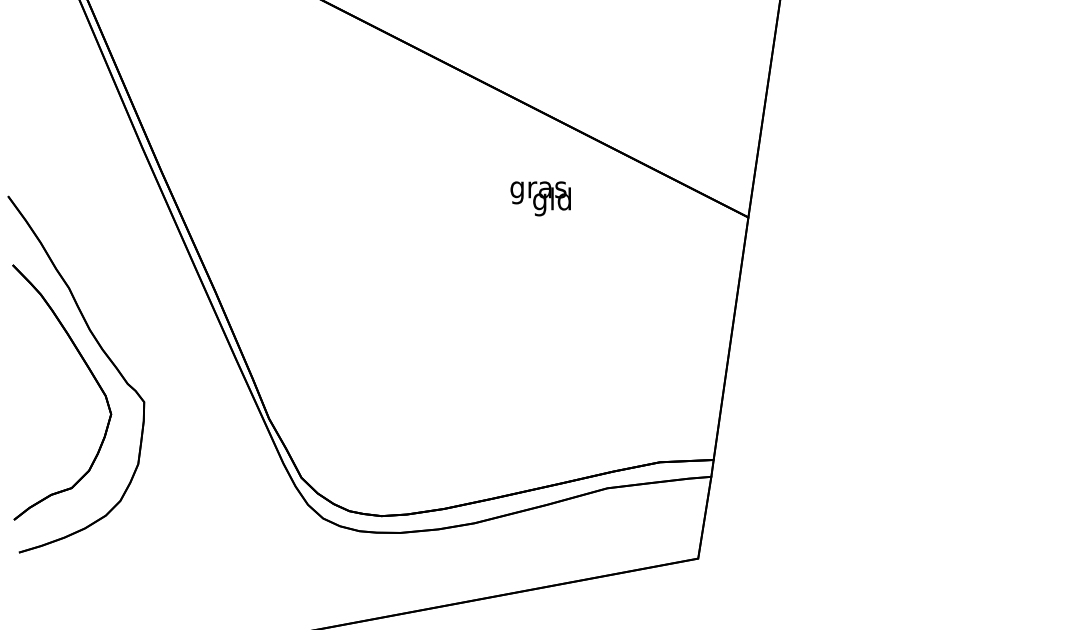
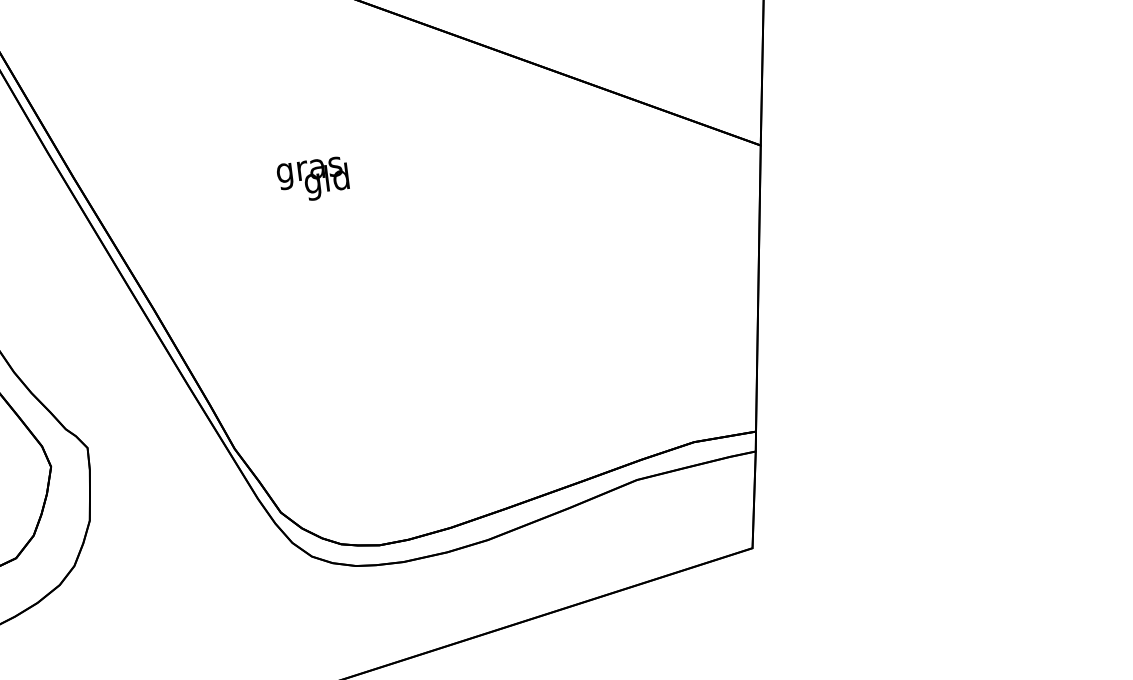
text: (540, 198) -> (313, 179), moved

